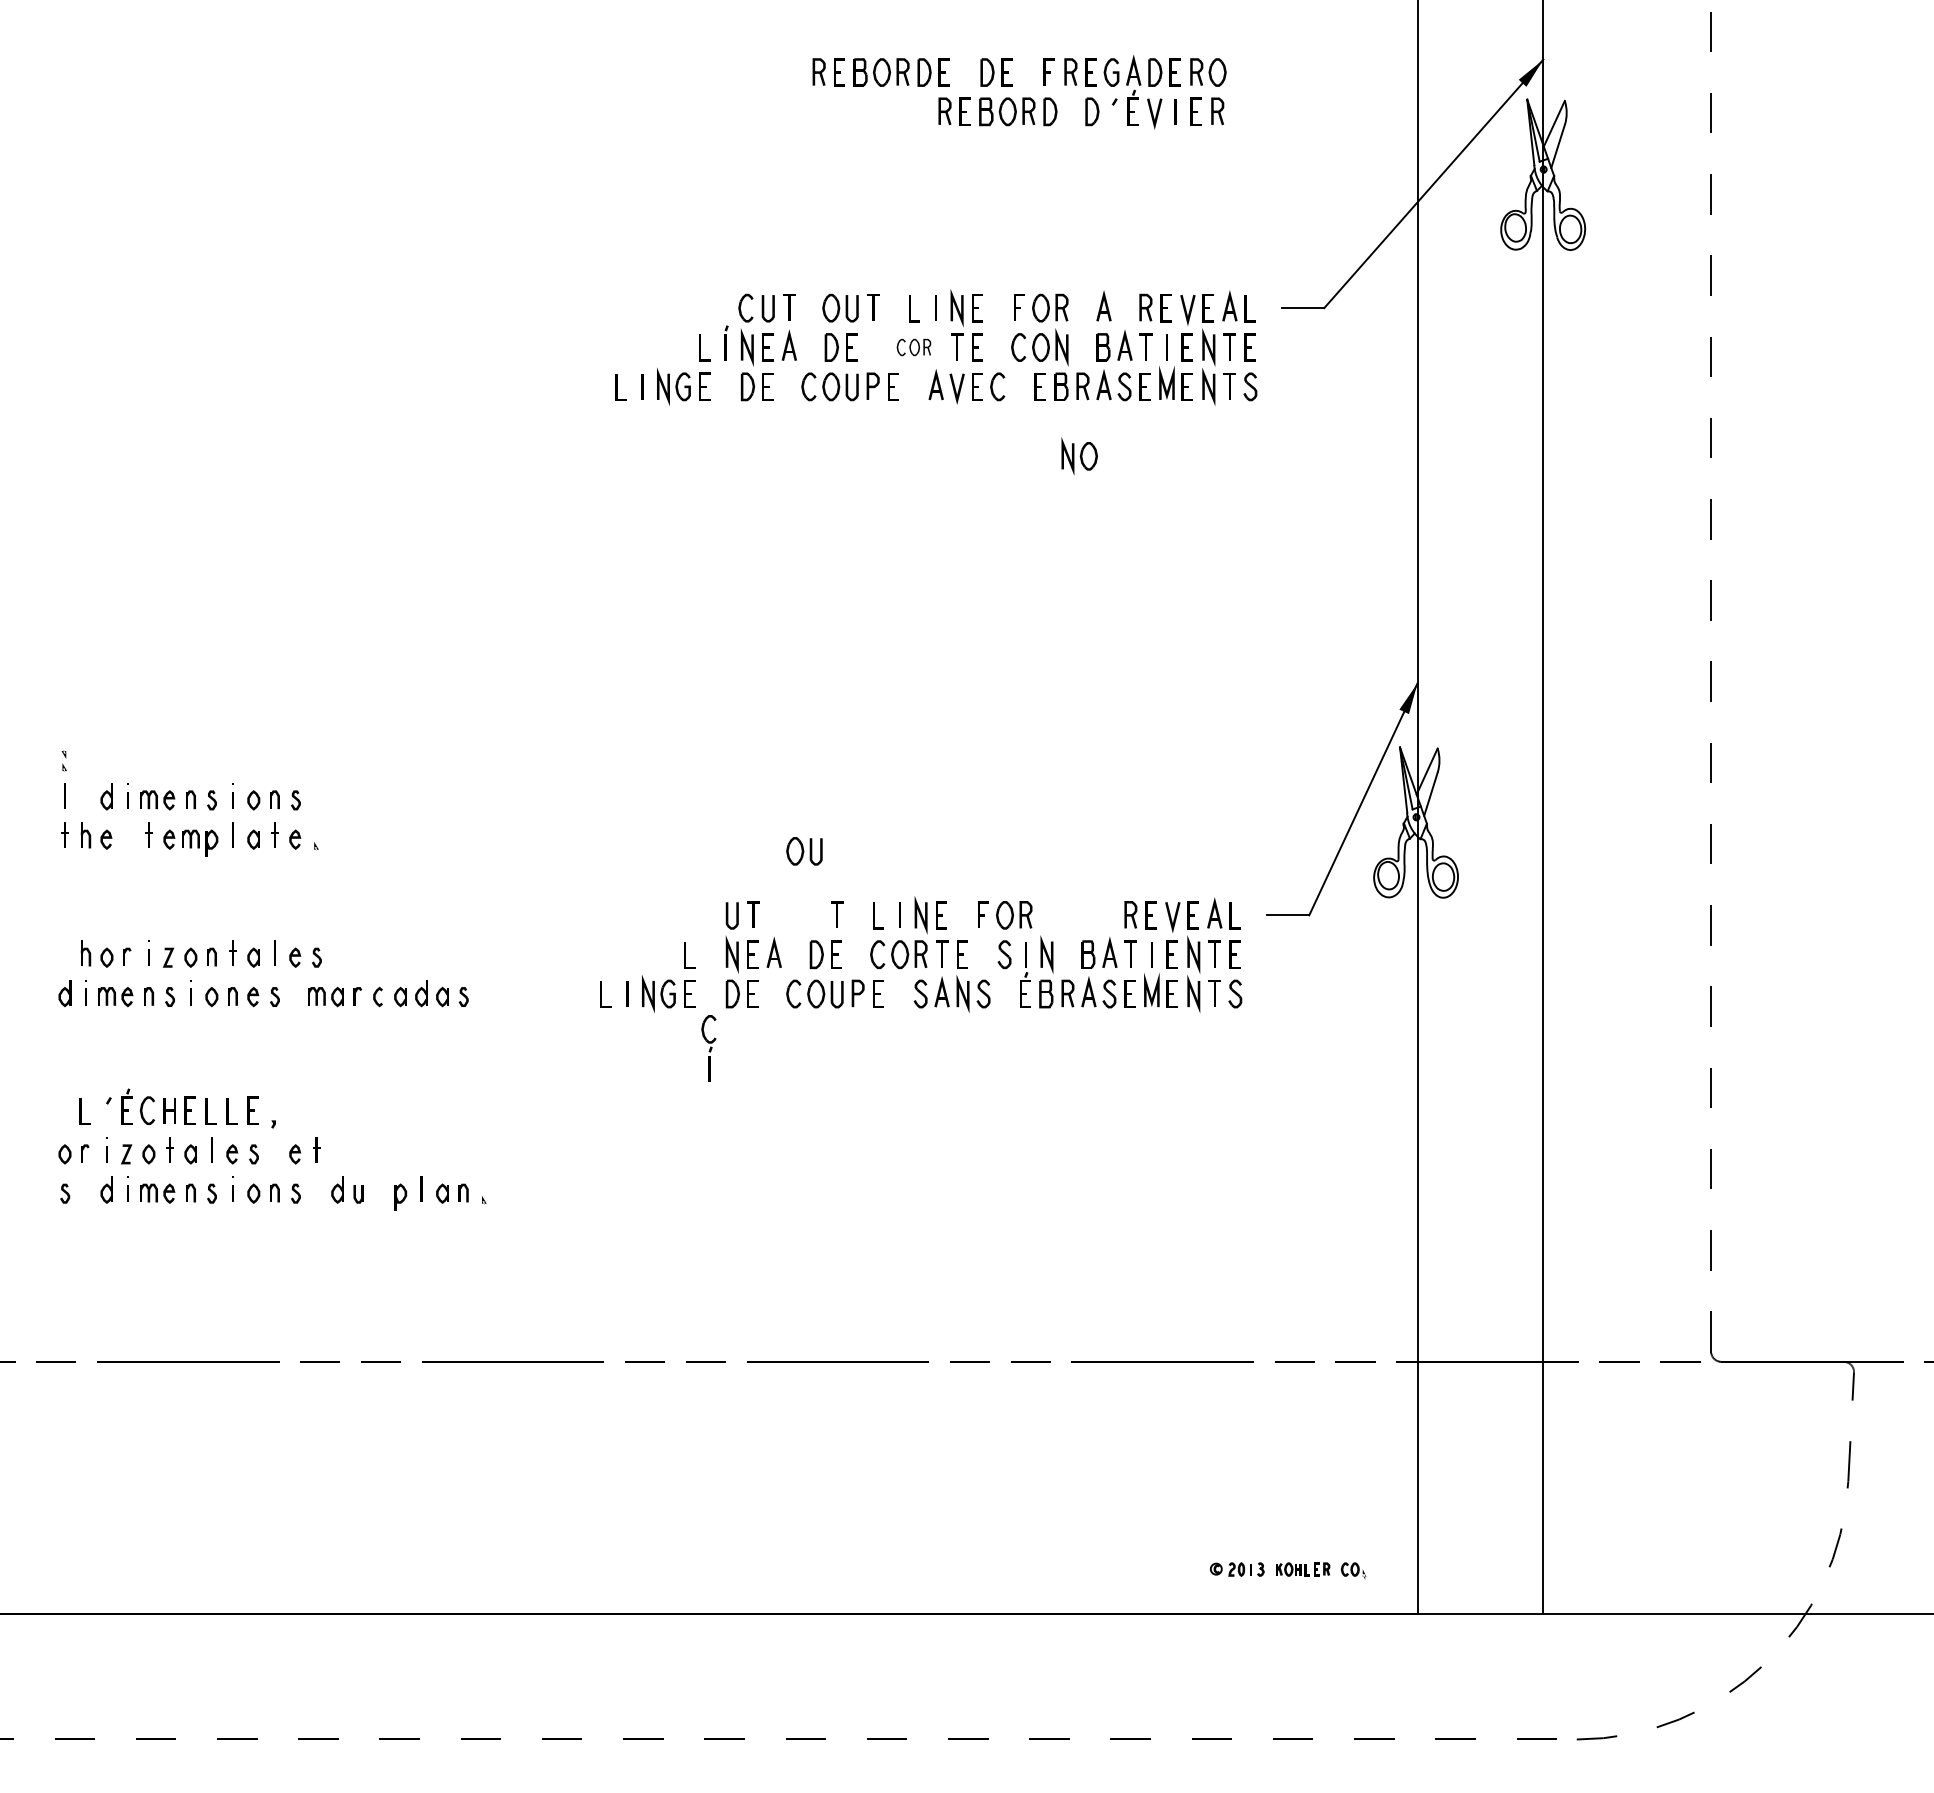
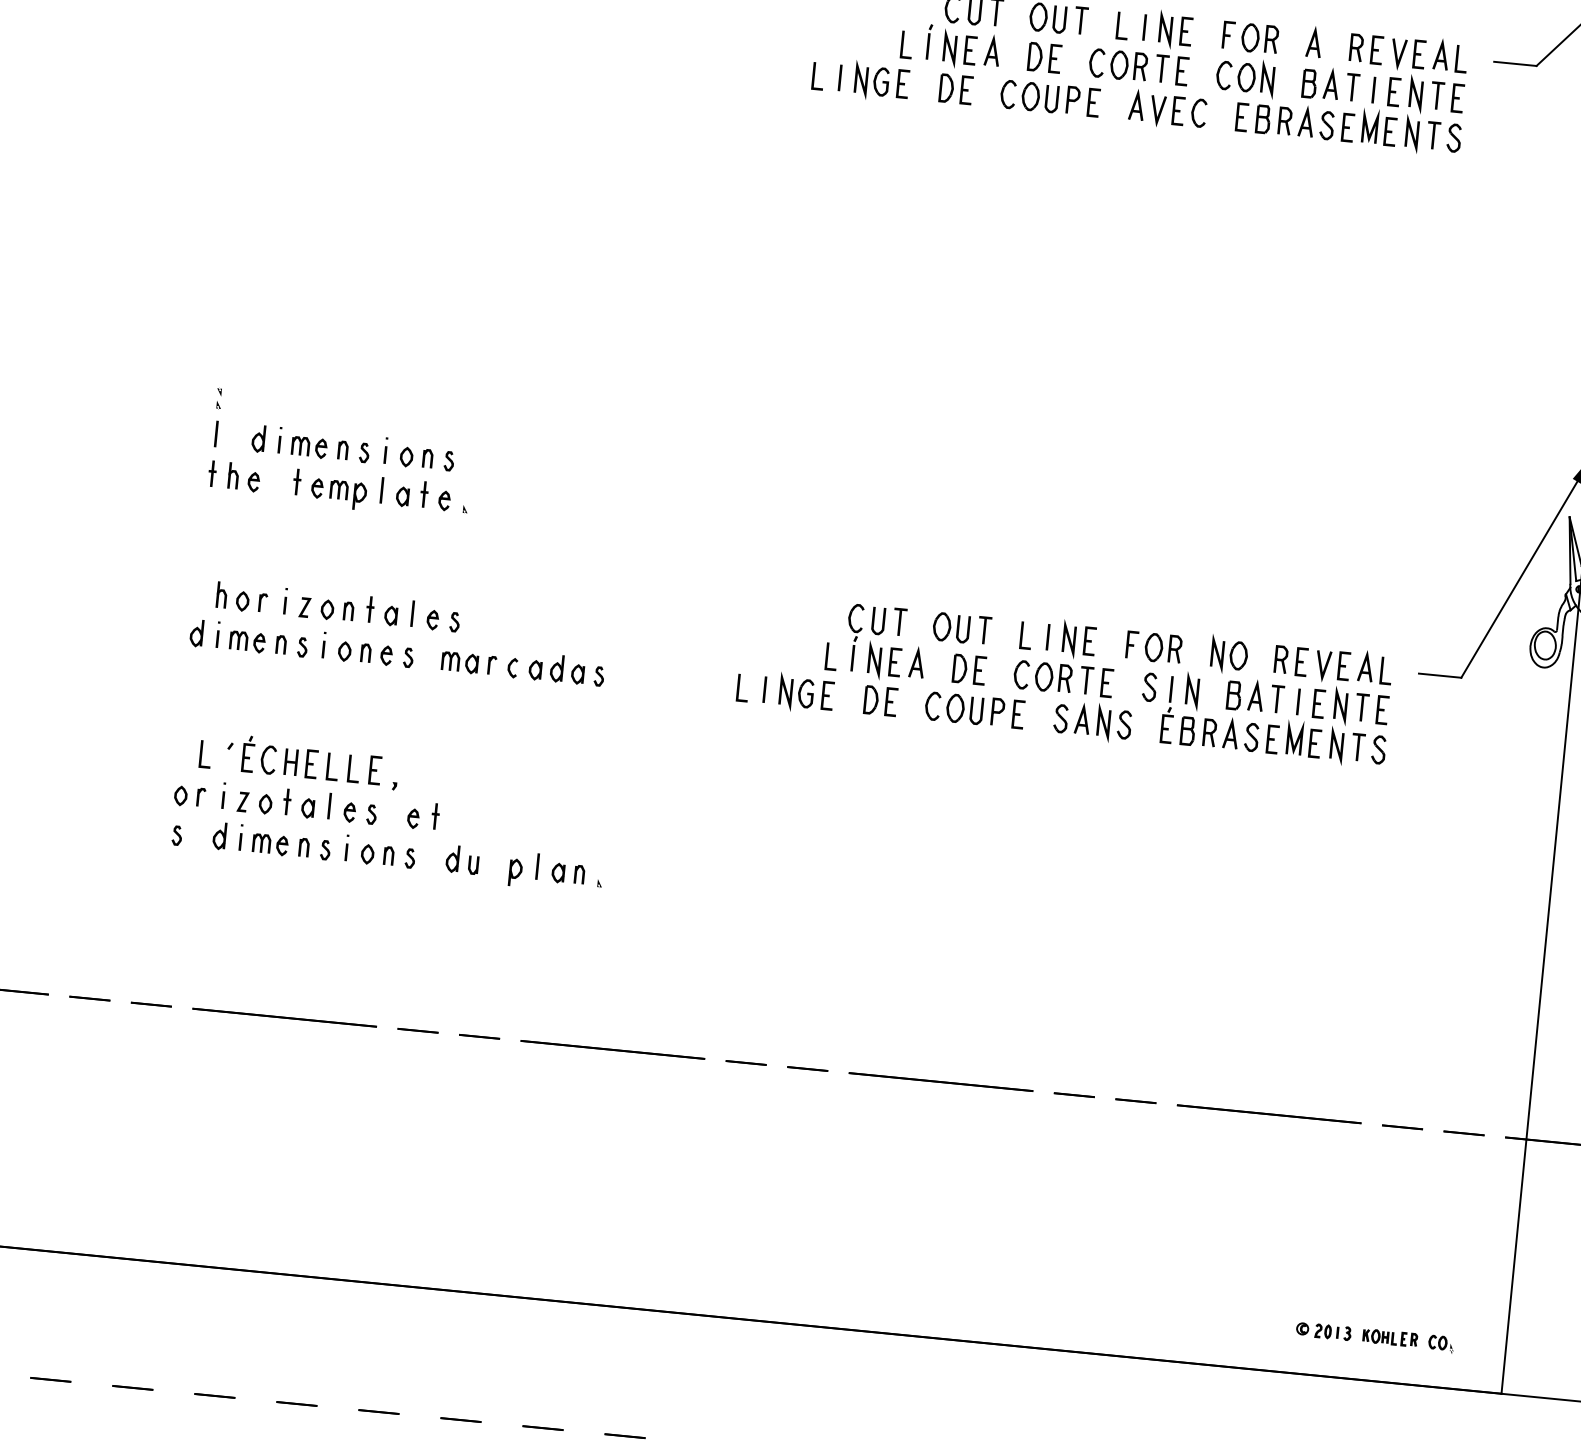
part: (913, 347) -> (1117, 65), size x1.67
part: (1079, 456) -> (1229, 655), moved
part: (804, 851) -> (951, 627), moved
part: (708, 1048) -> (853, 637), moved

